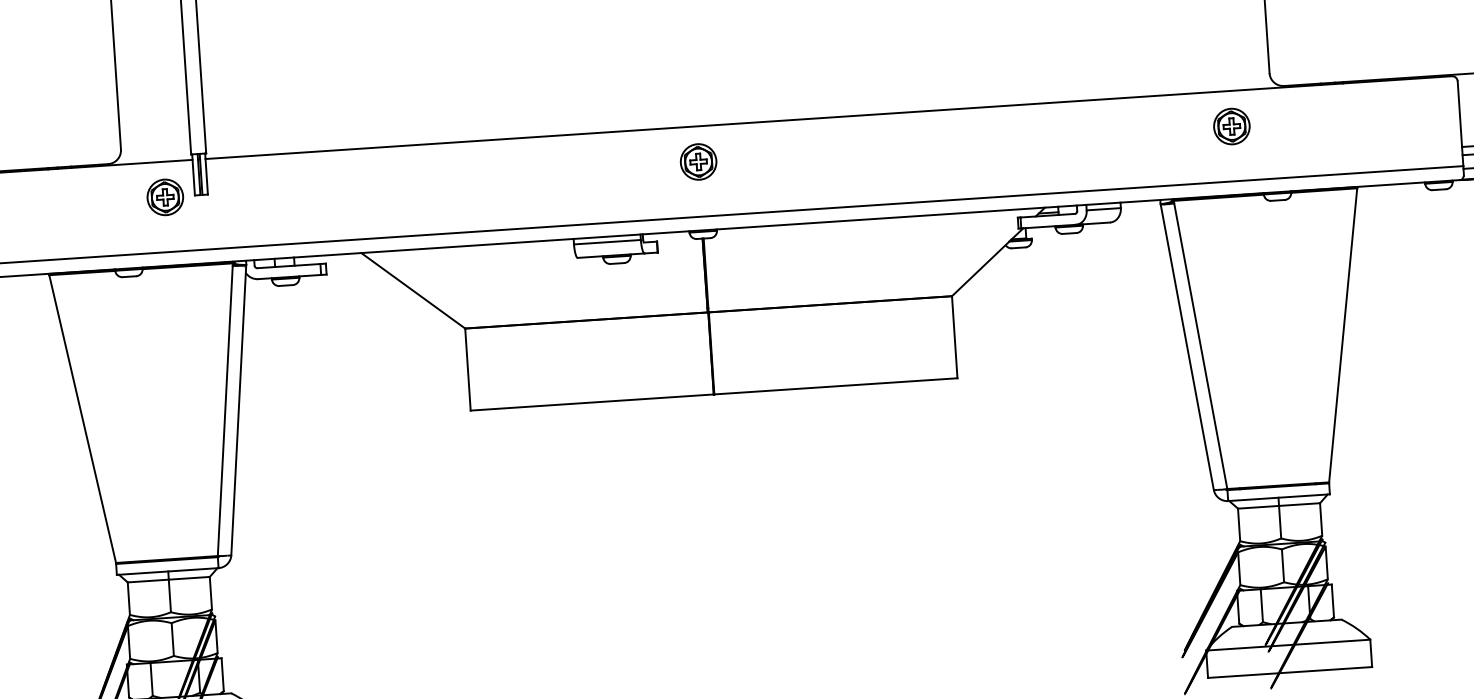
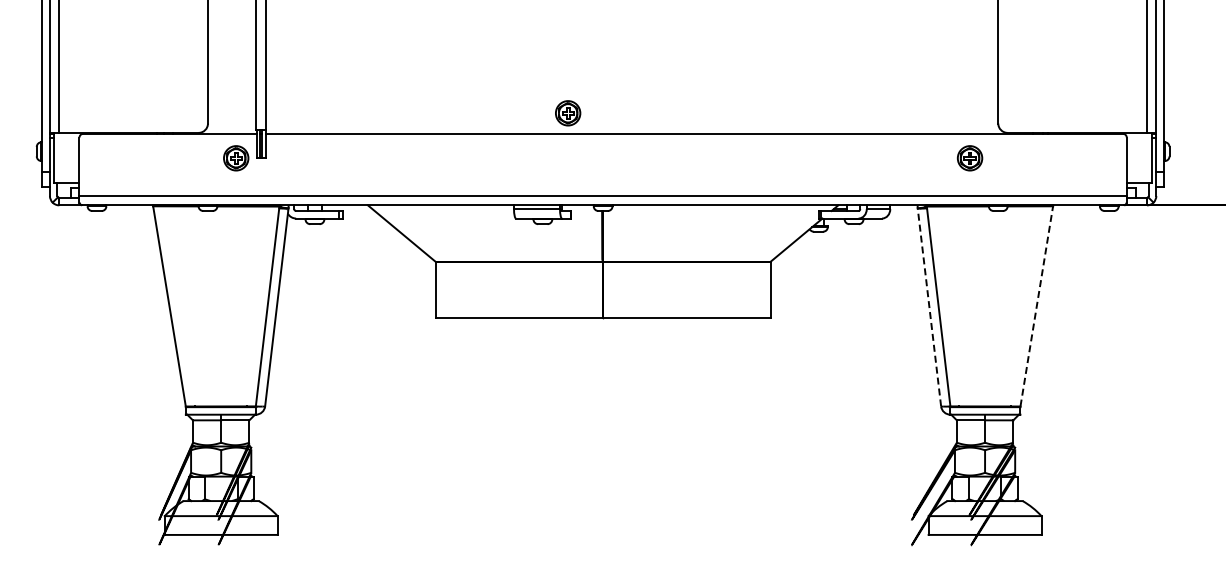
part: (699, 162) -> (568, 113), moved
line: (1342, 334) -> (1036, 305), solid -> dashed
line: (1187, 347) -> (929, 307), solid -> dashed

